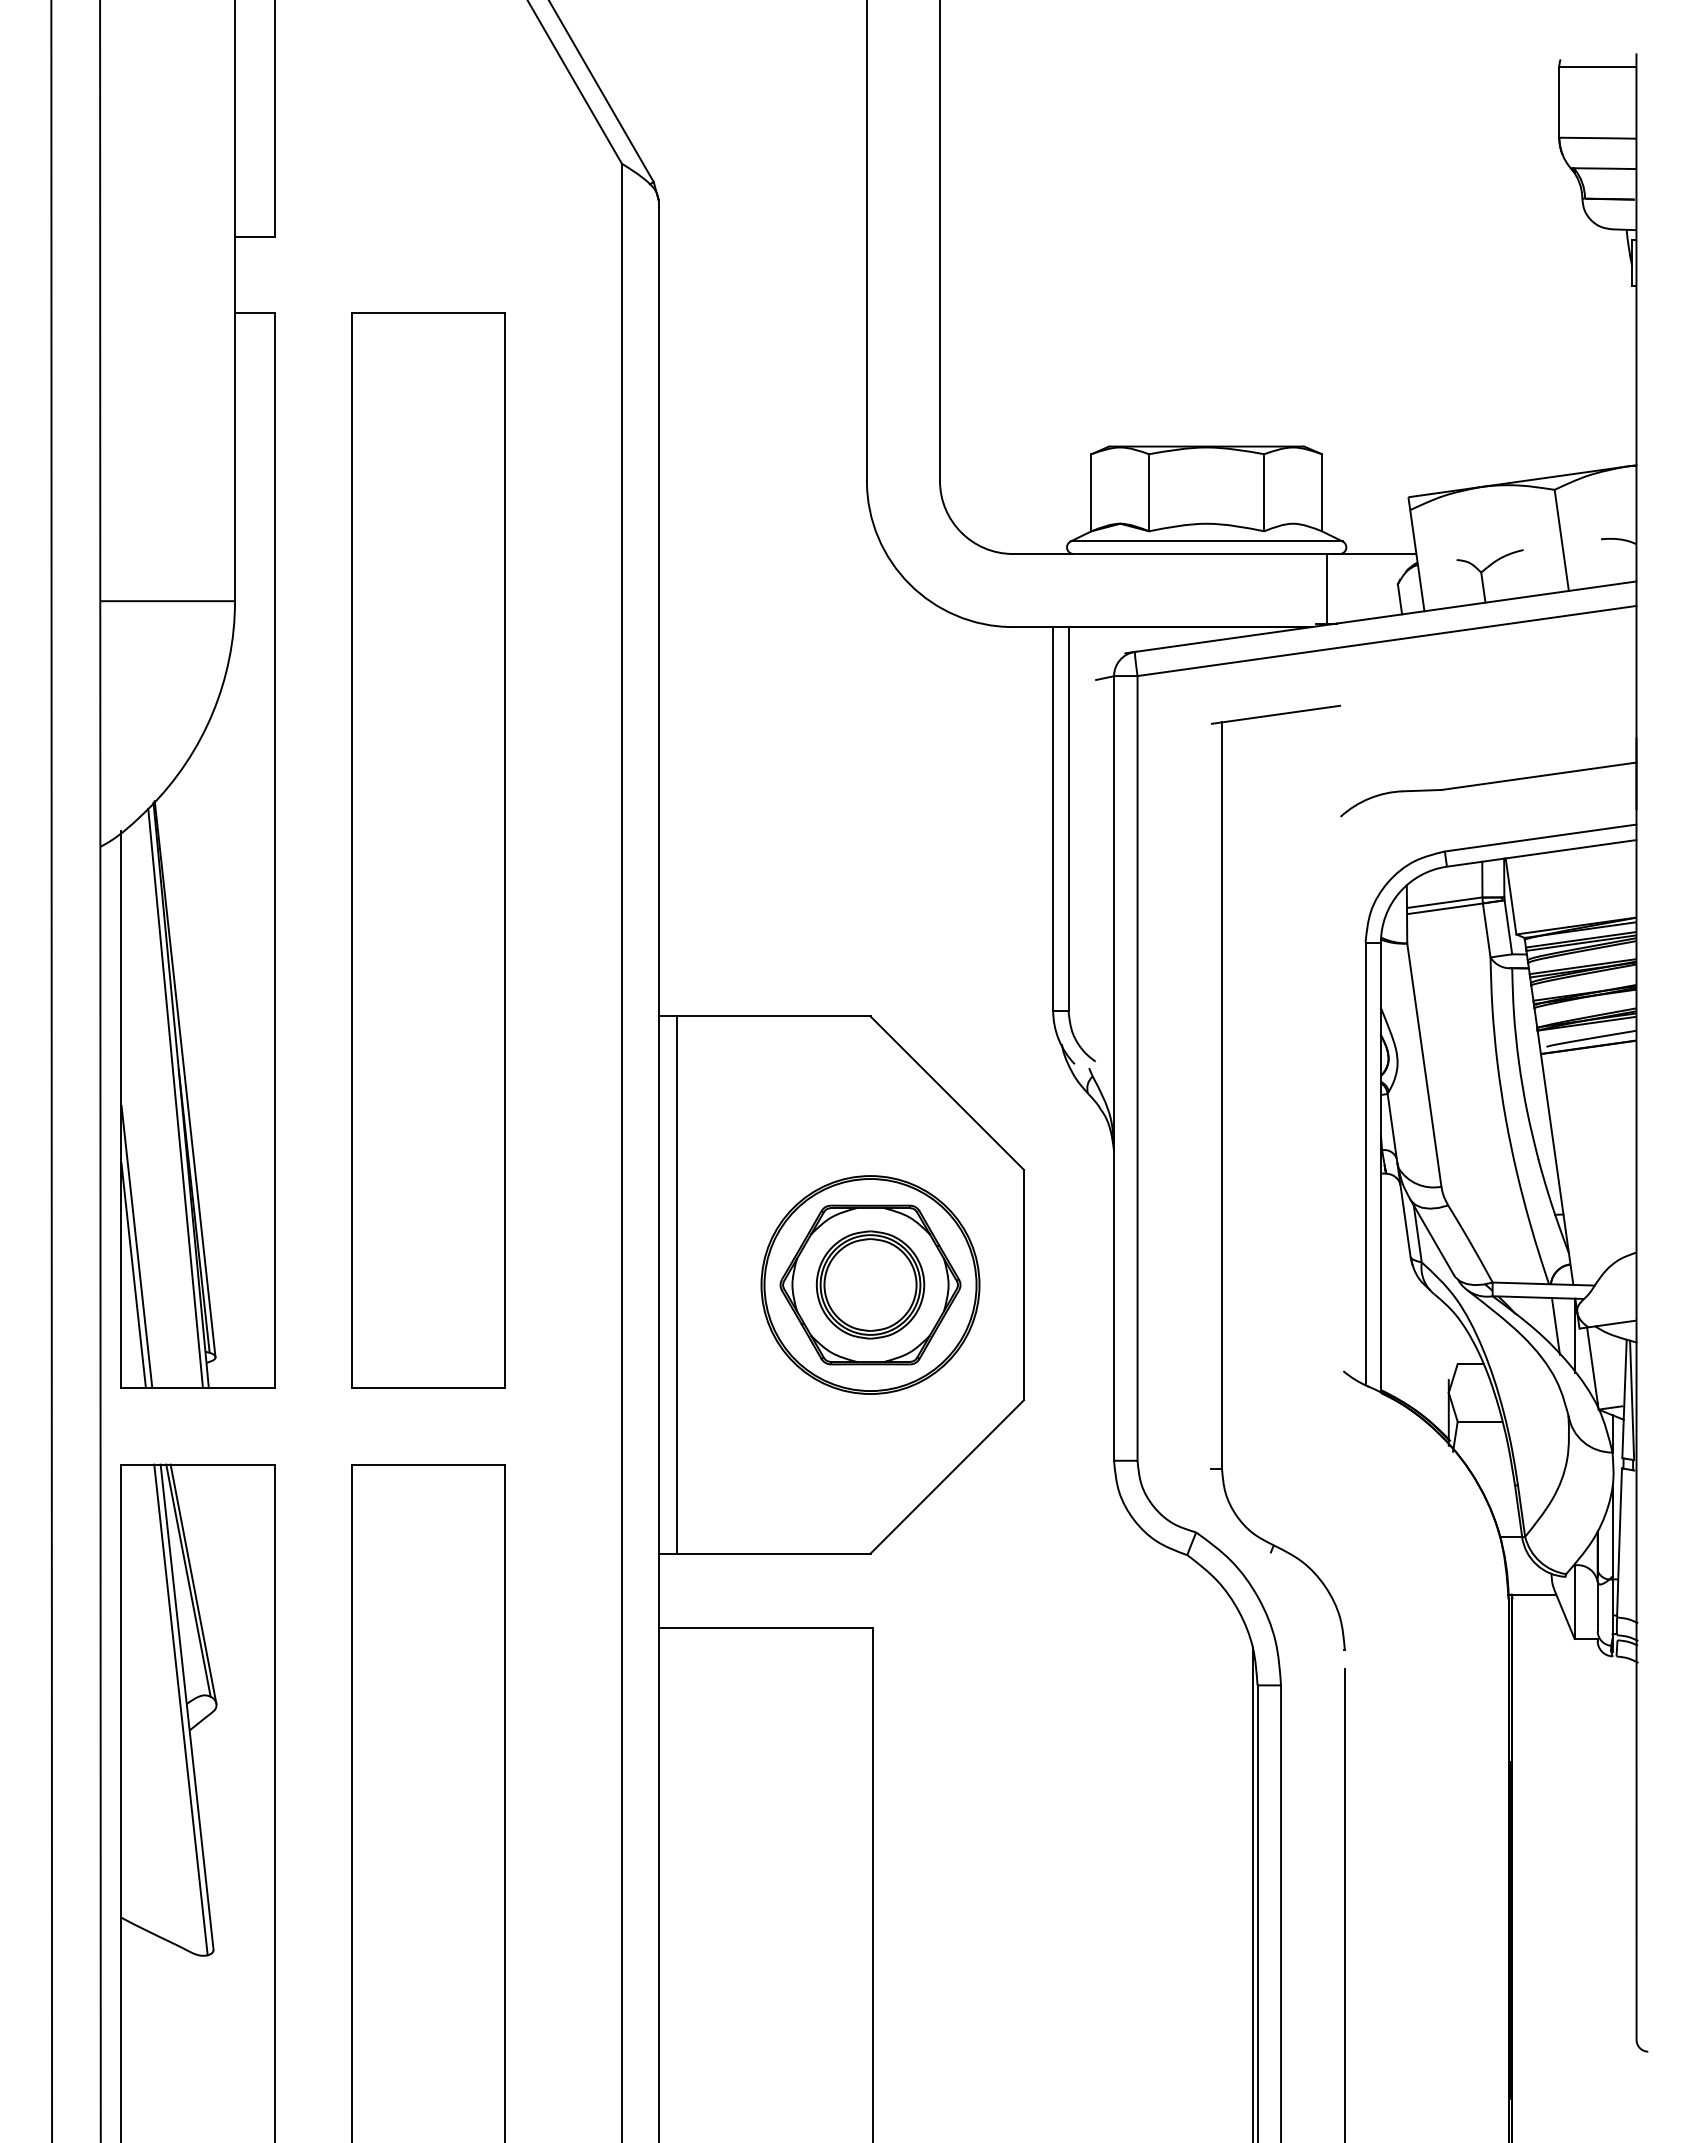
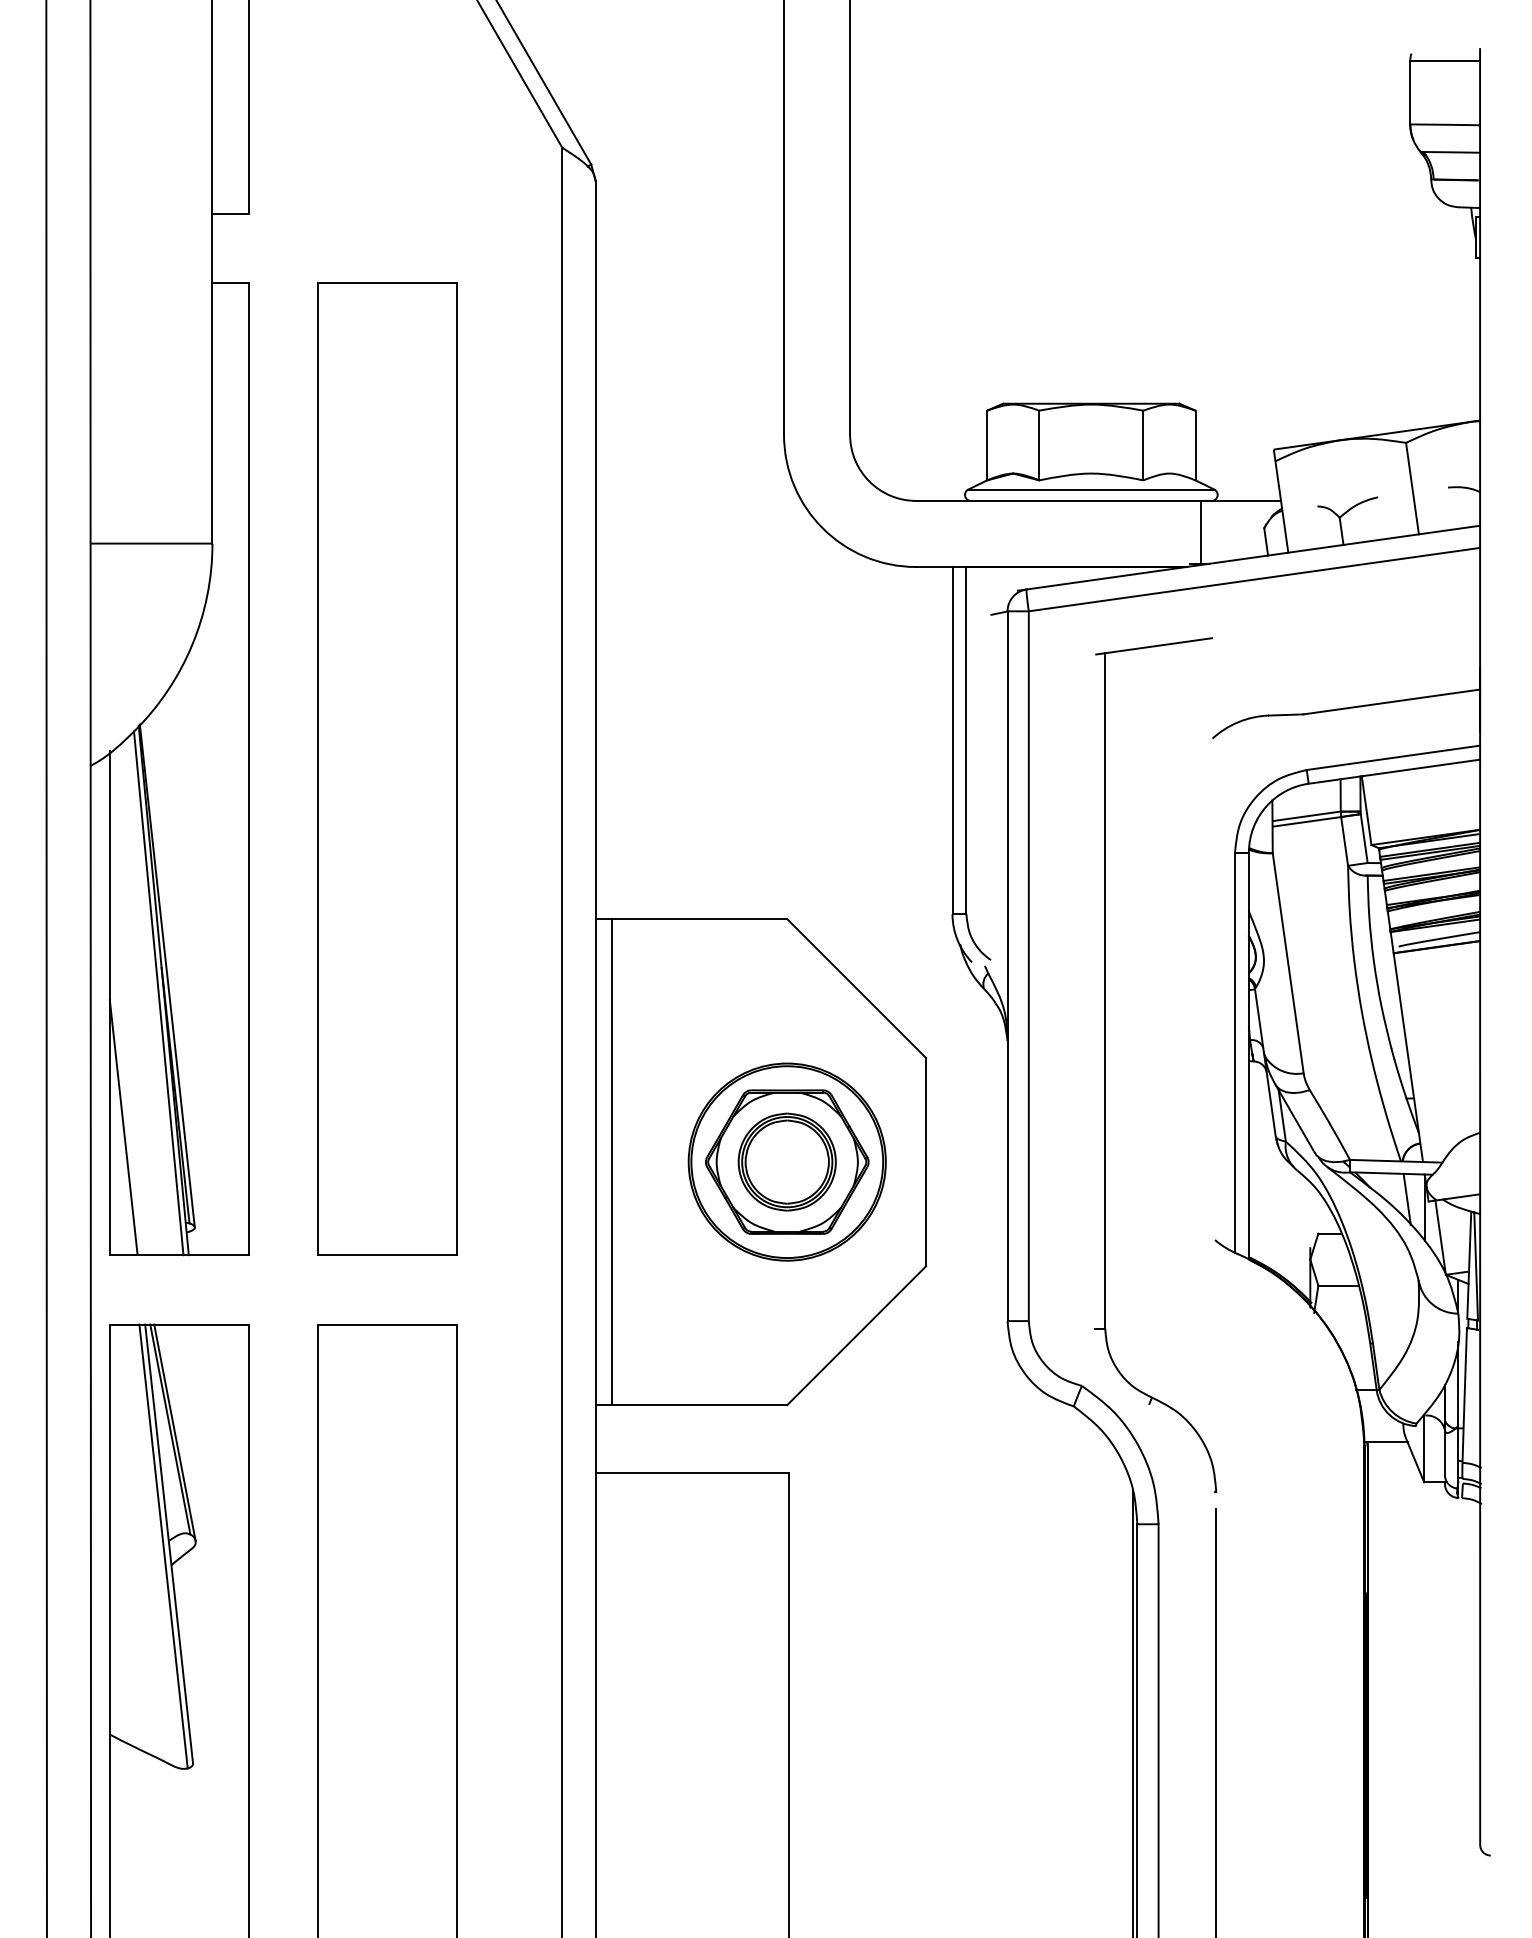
line: (133, 1275) -> (120, 1153), removed

